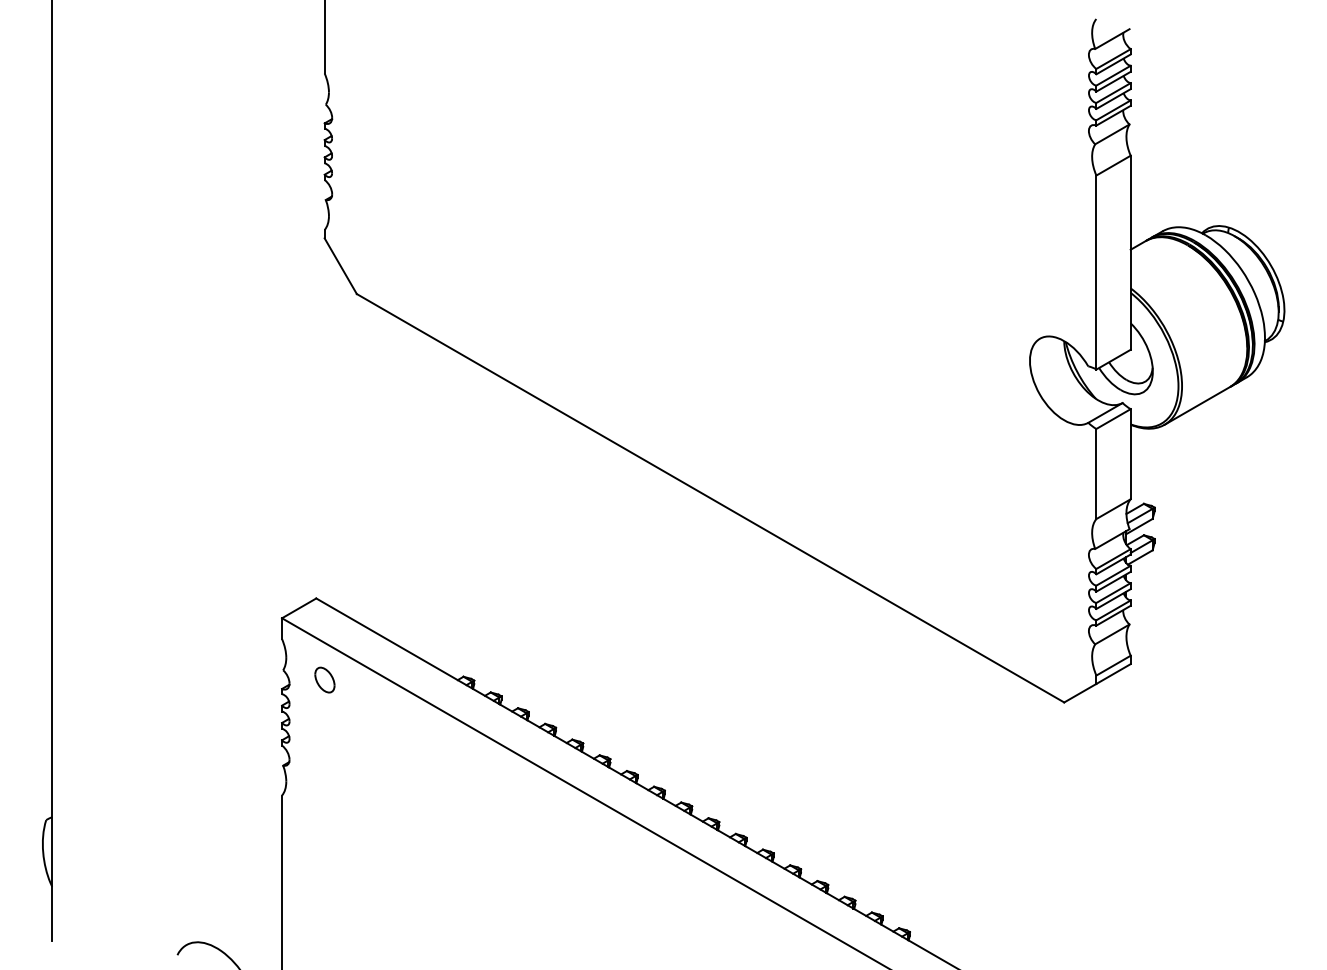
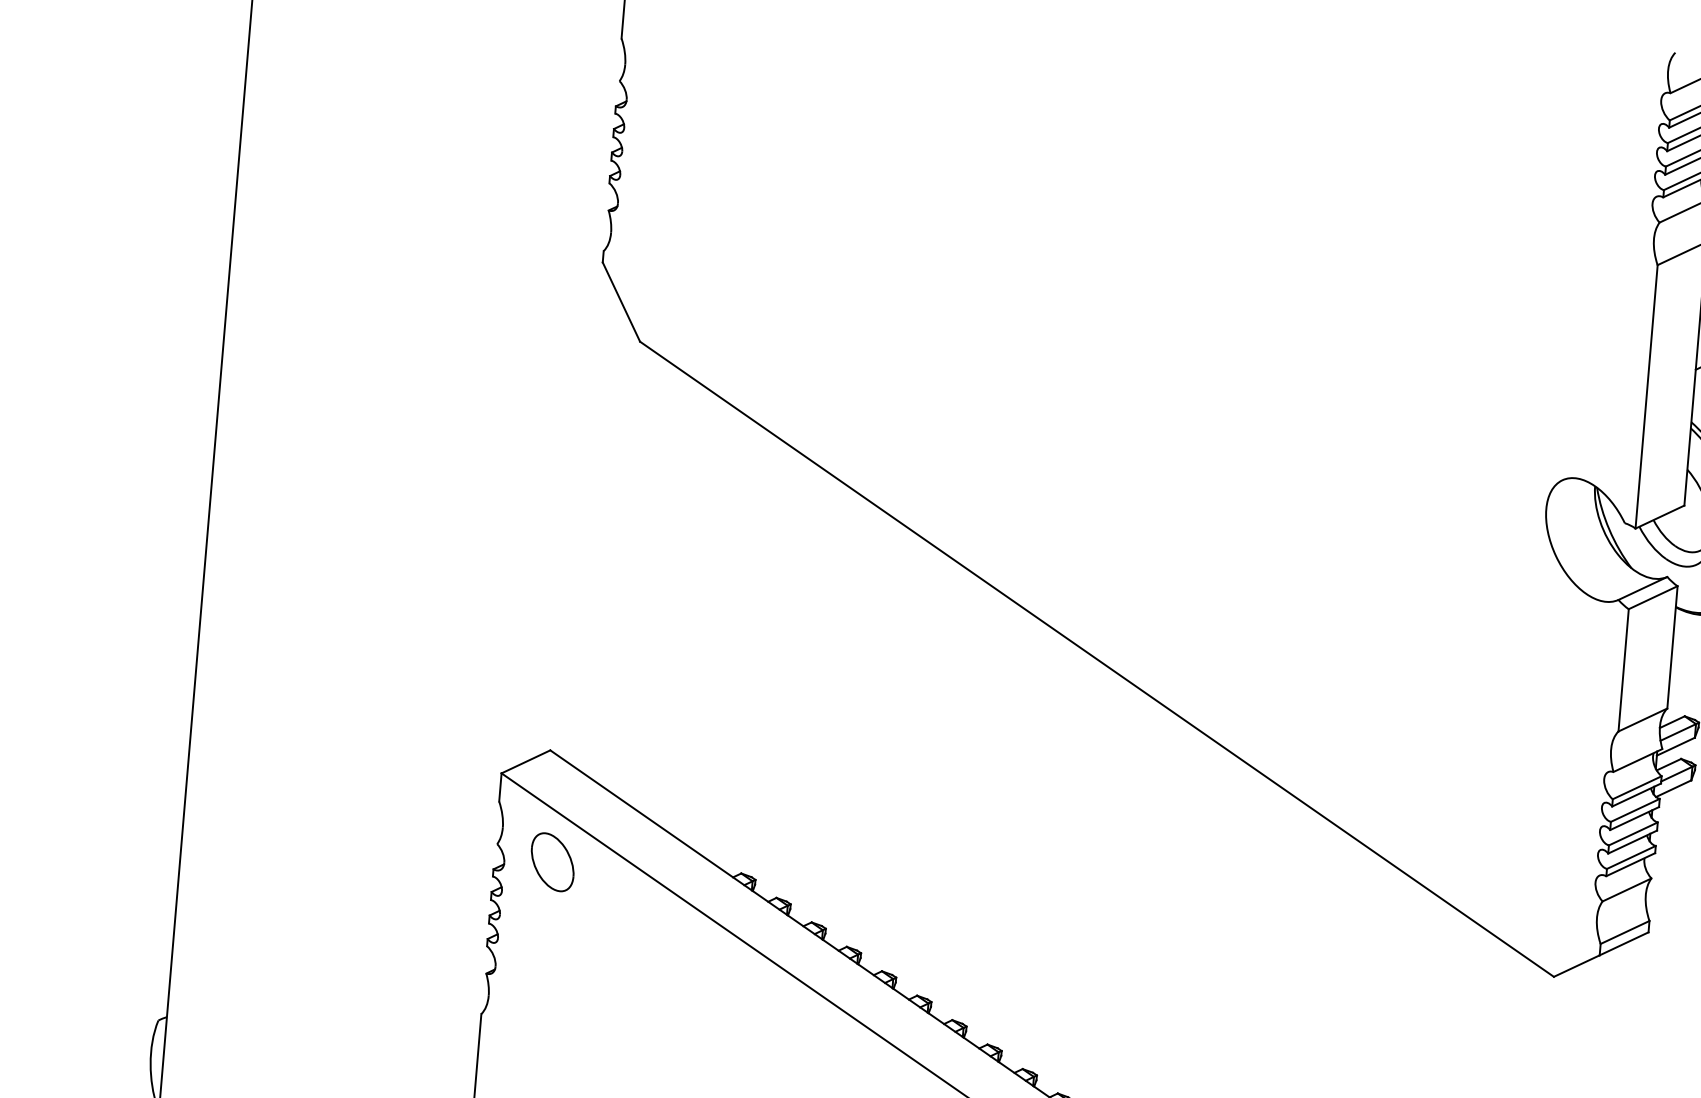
part: (324, 679) -> (552, 861), size x1.67

